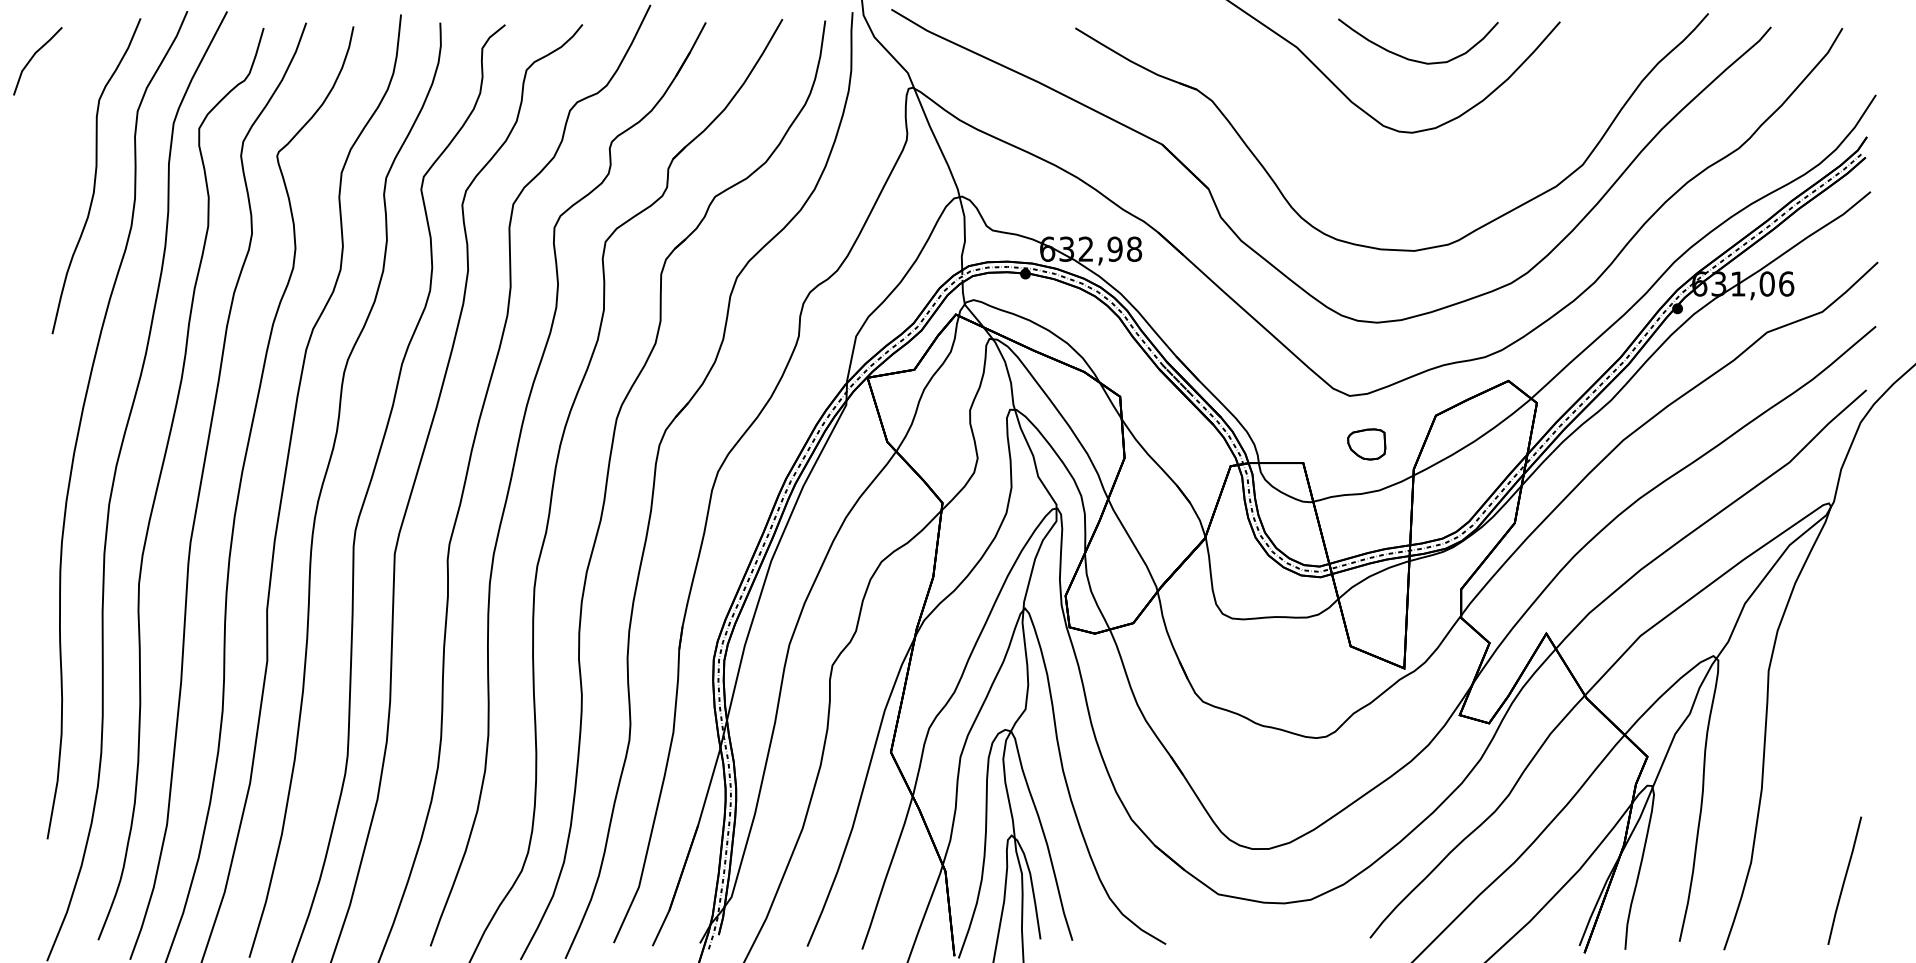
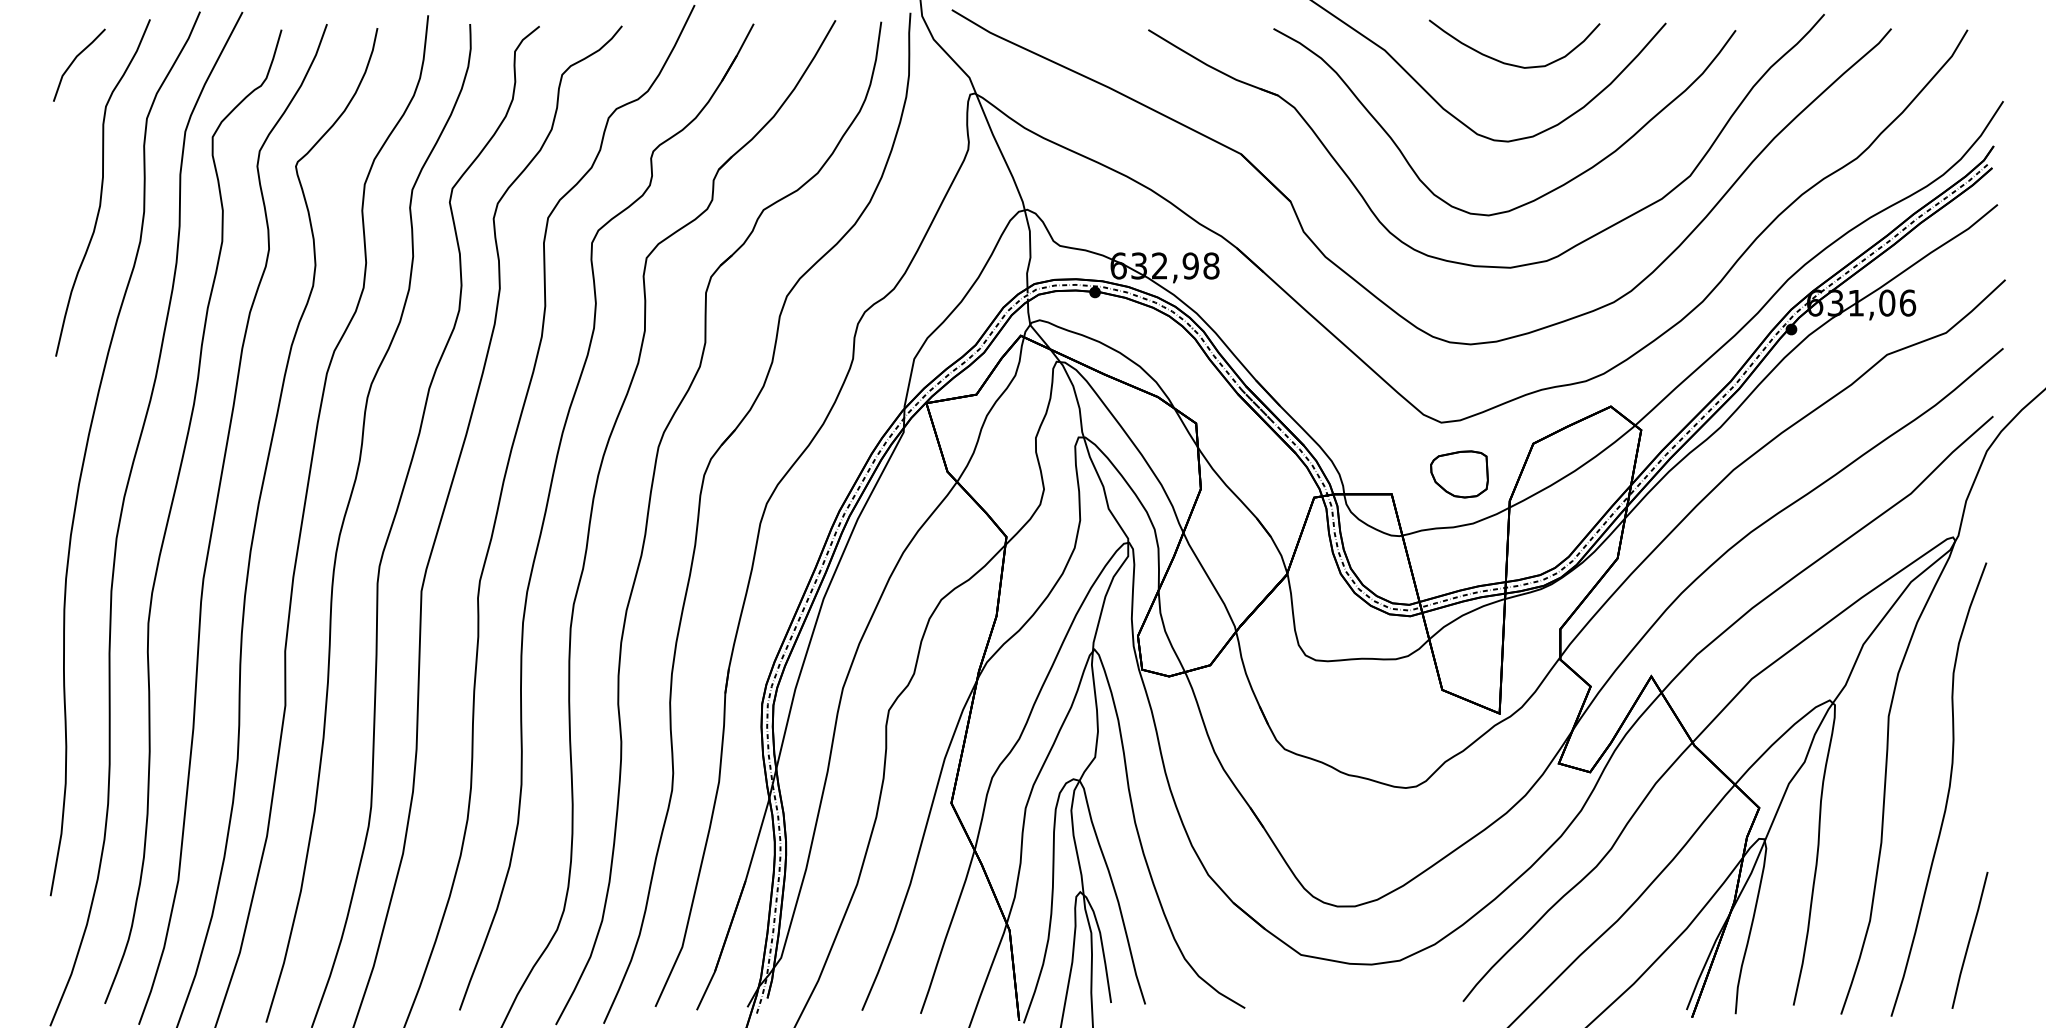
line: (33, 57) -> (74, 61), moved
curve: (1443, 183) -> (1541, 195), added
part: (1366, 444) -> (1459, 474), size x1.43
curve: (1823, 742) -> (1947, 792), added

